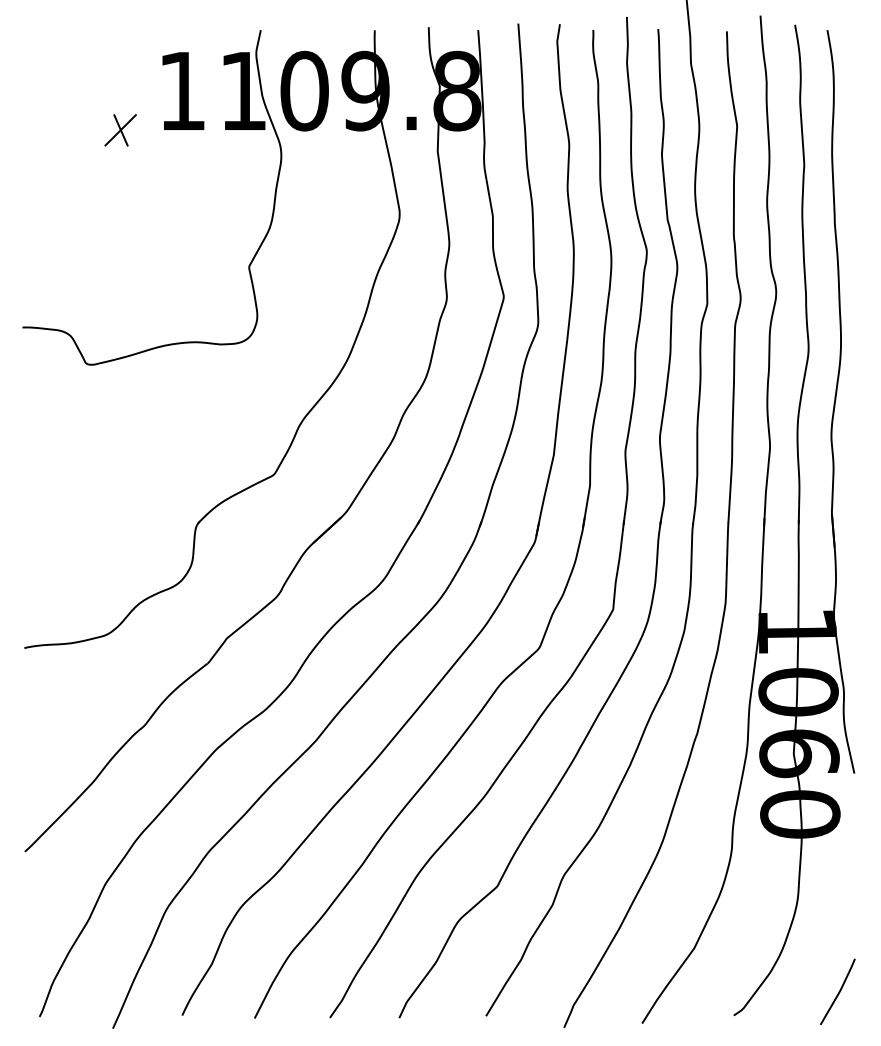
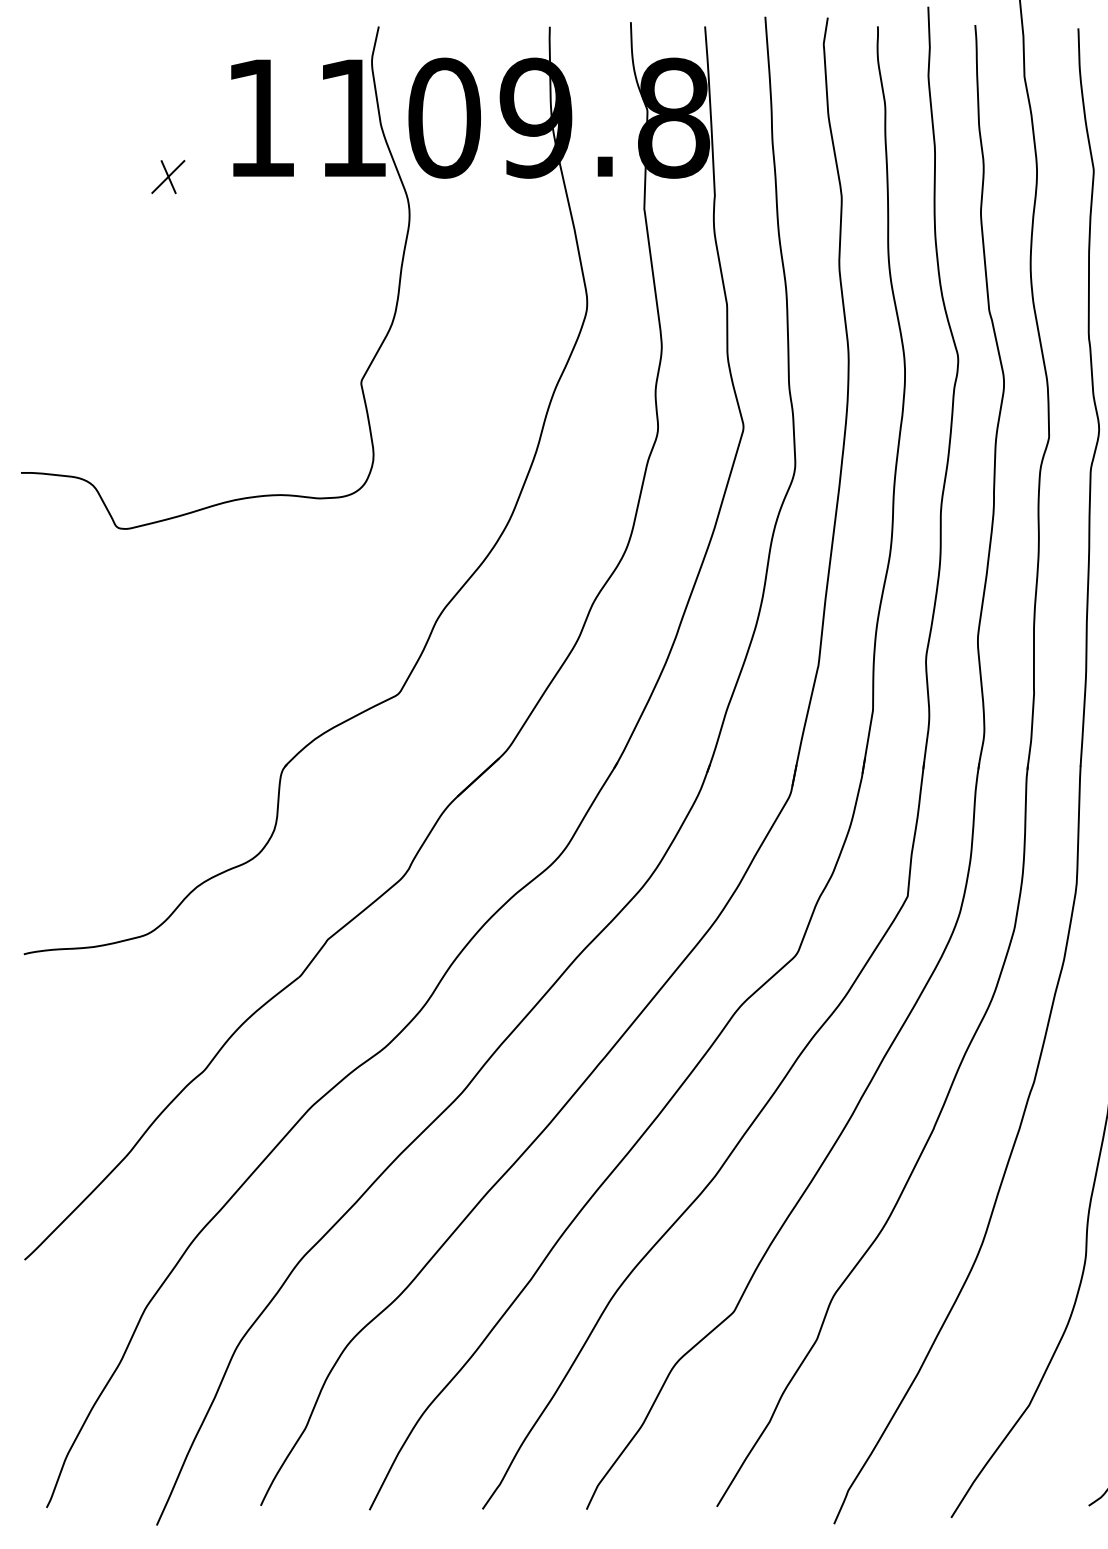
part: (120, 130) -> (168, 177), size x0.7

